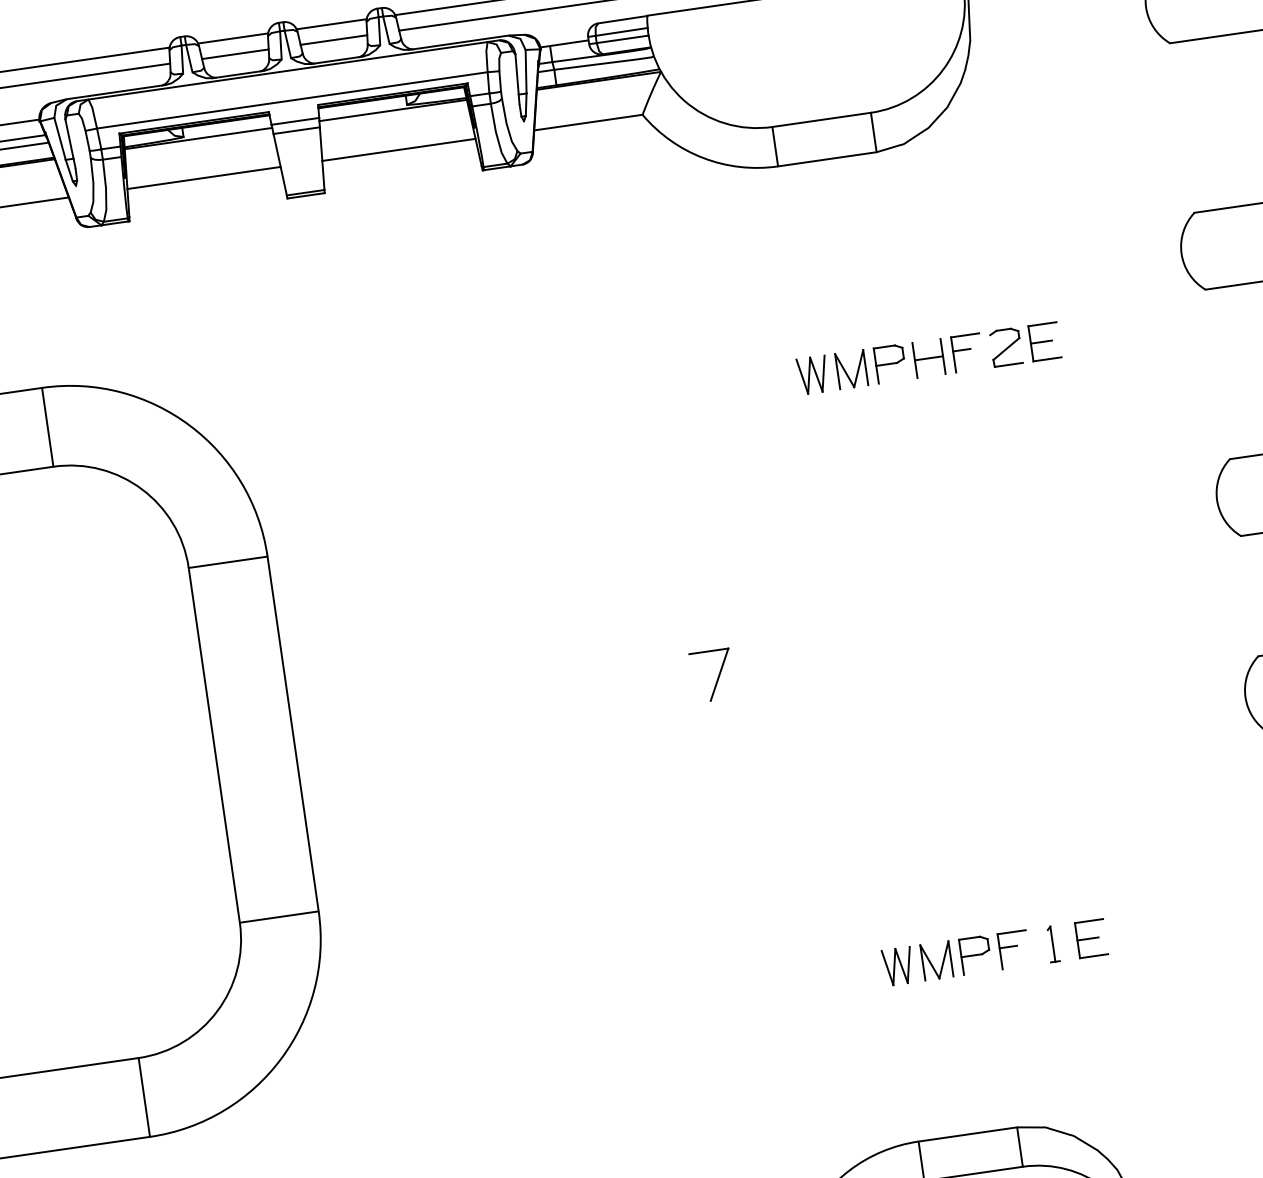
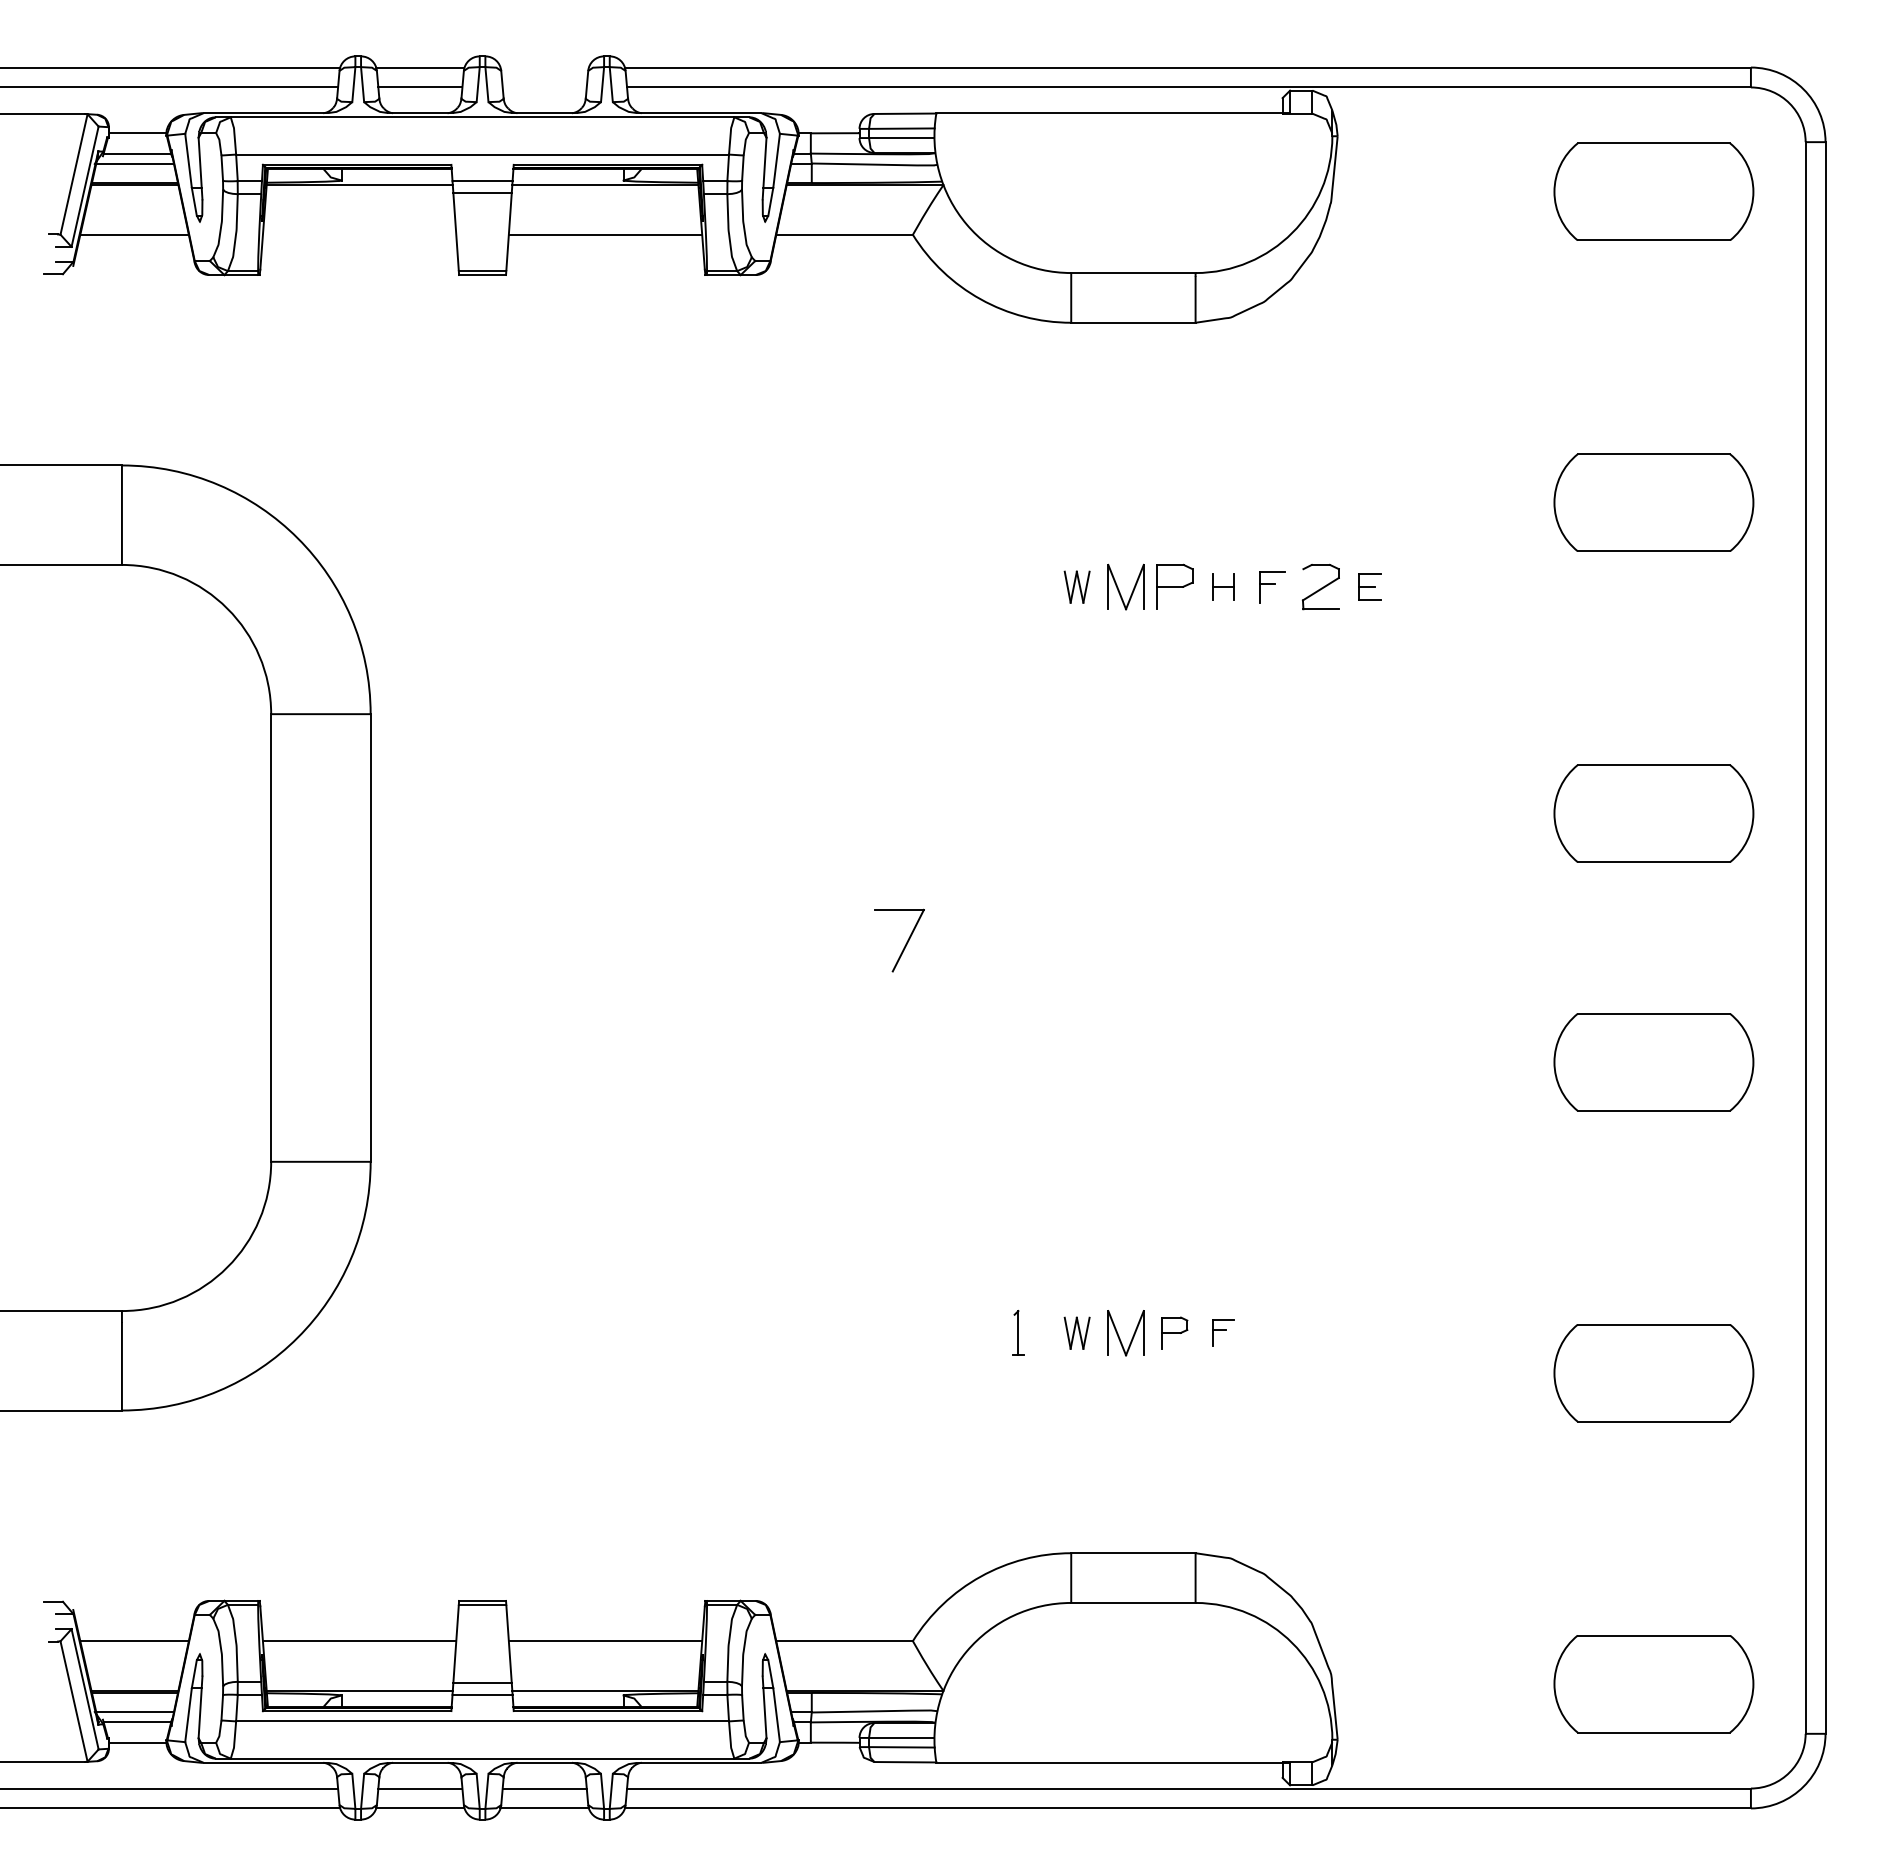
line: (331, 24) -> (544, 67), removed
line: (333, 40) -> (544, 87), removed
line: (203, 177) -> (359, 234), removed
part: (1044, 341) -> (1369, 586), size x0.6
part: (967, 352) -> (1272, 586), size x0.7
part: (928, 358) -> (1223, 586), size x0.6
part: (812, 375) -> (1076, 587), size x0.7
part: (1090, 938) -> (1320, 1332), removed
part: (1052, 943) -> (1018, 1332), moved
part: (1014, 949) -> (1223, 1332), size x0.6
part: (975, 954) -> (1174, 1332), size x0.7
part: (897, 966) -> (1076, 1333), size x0.7

